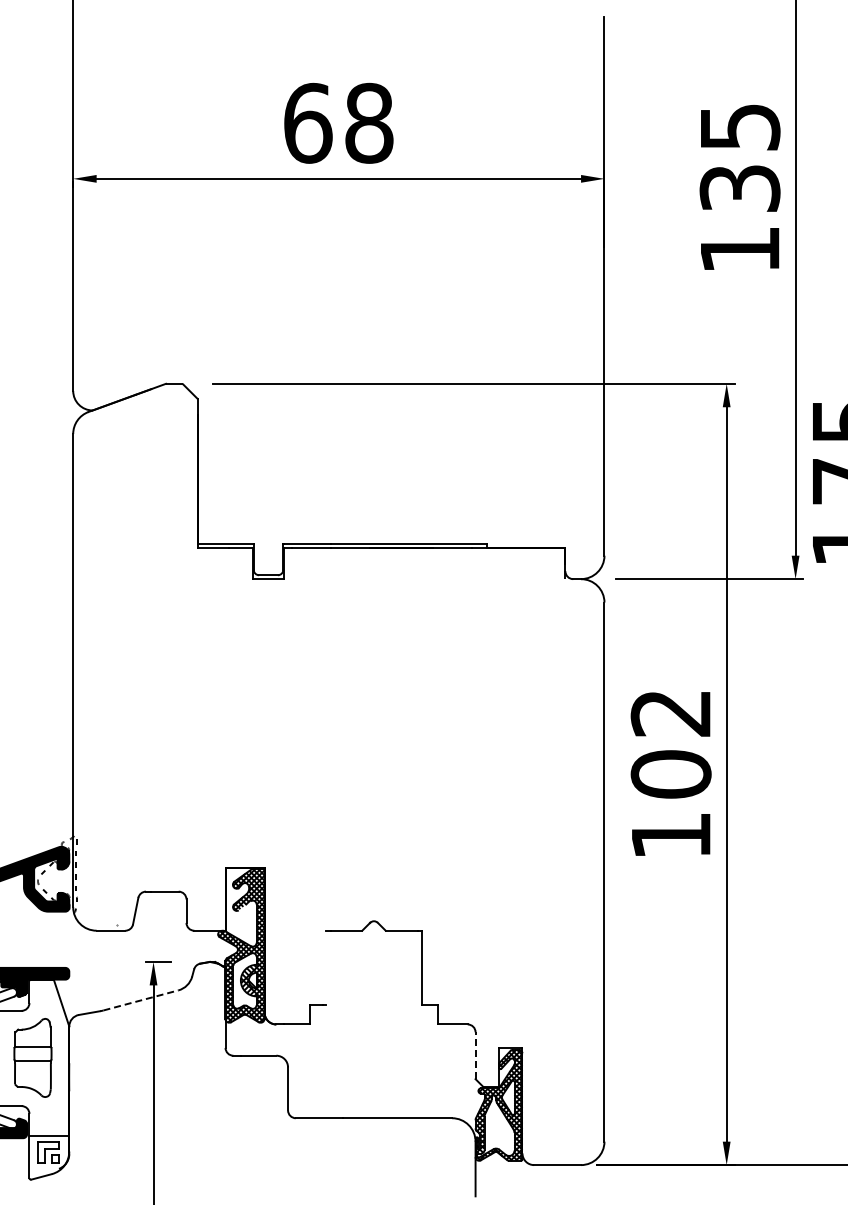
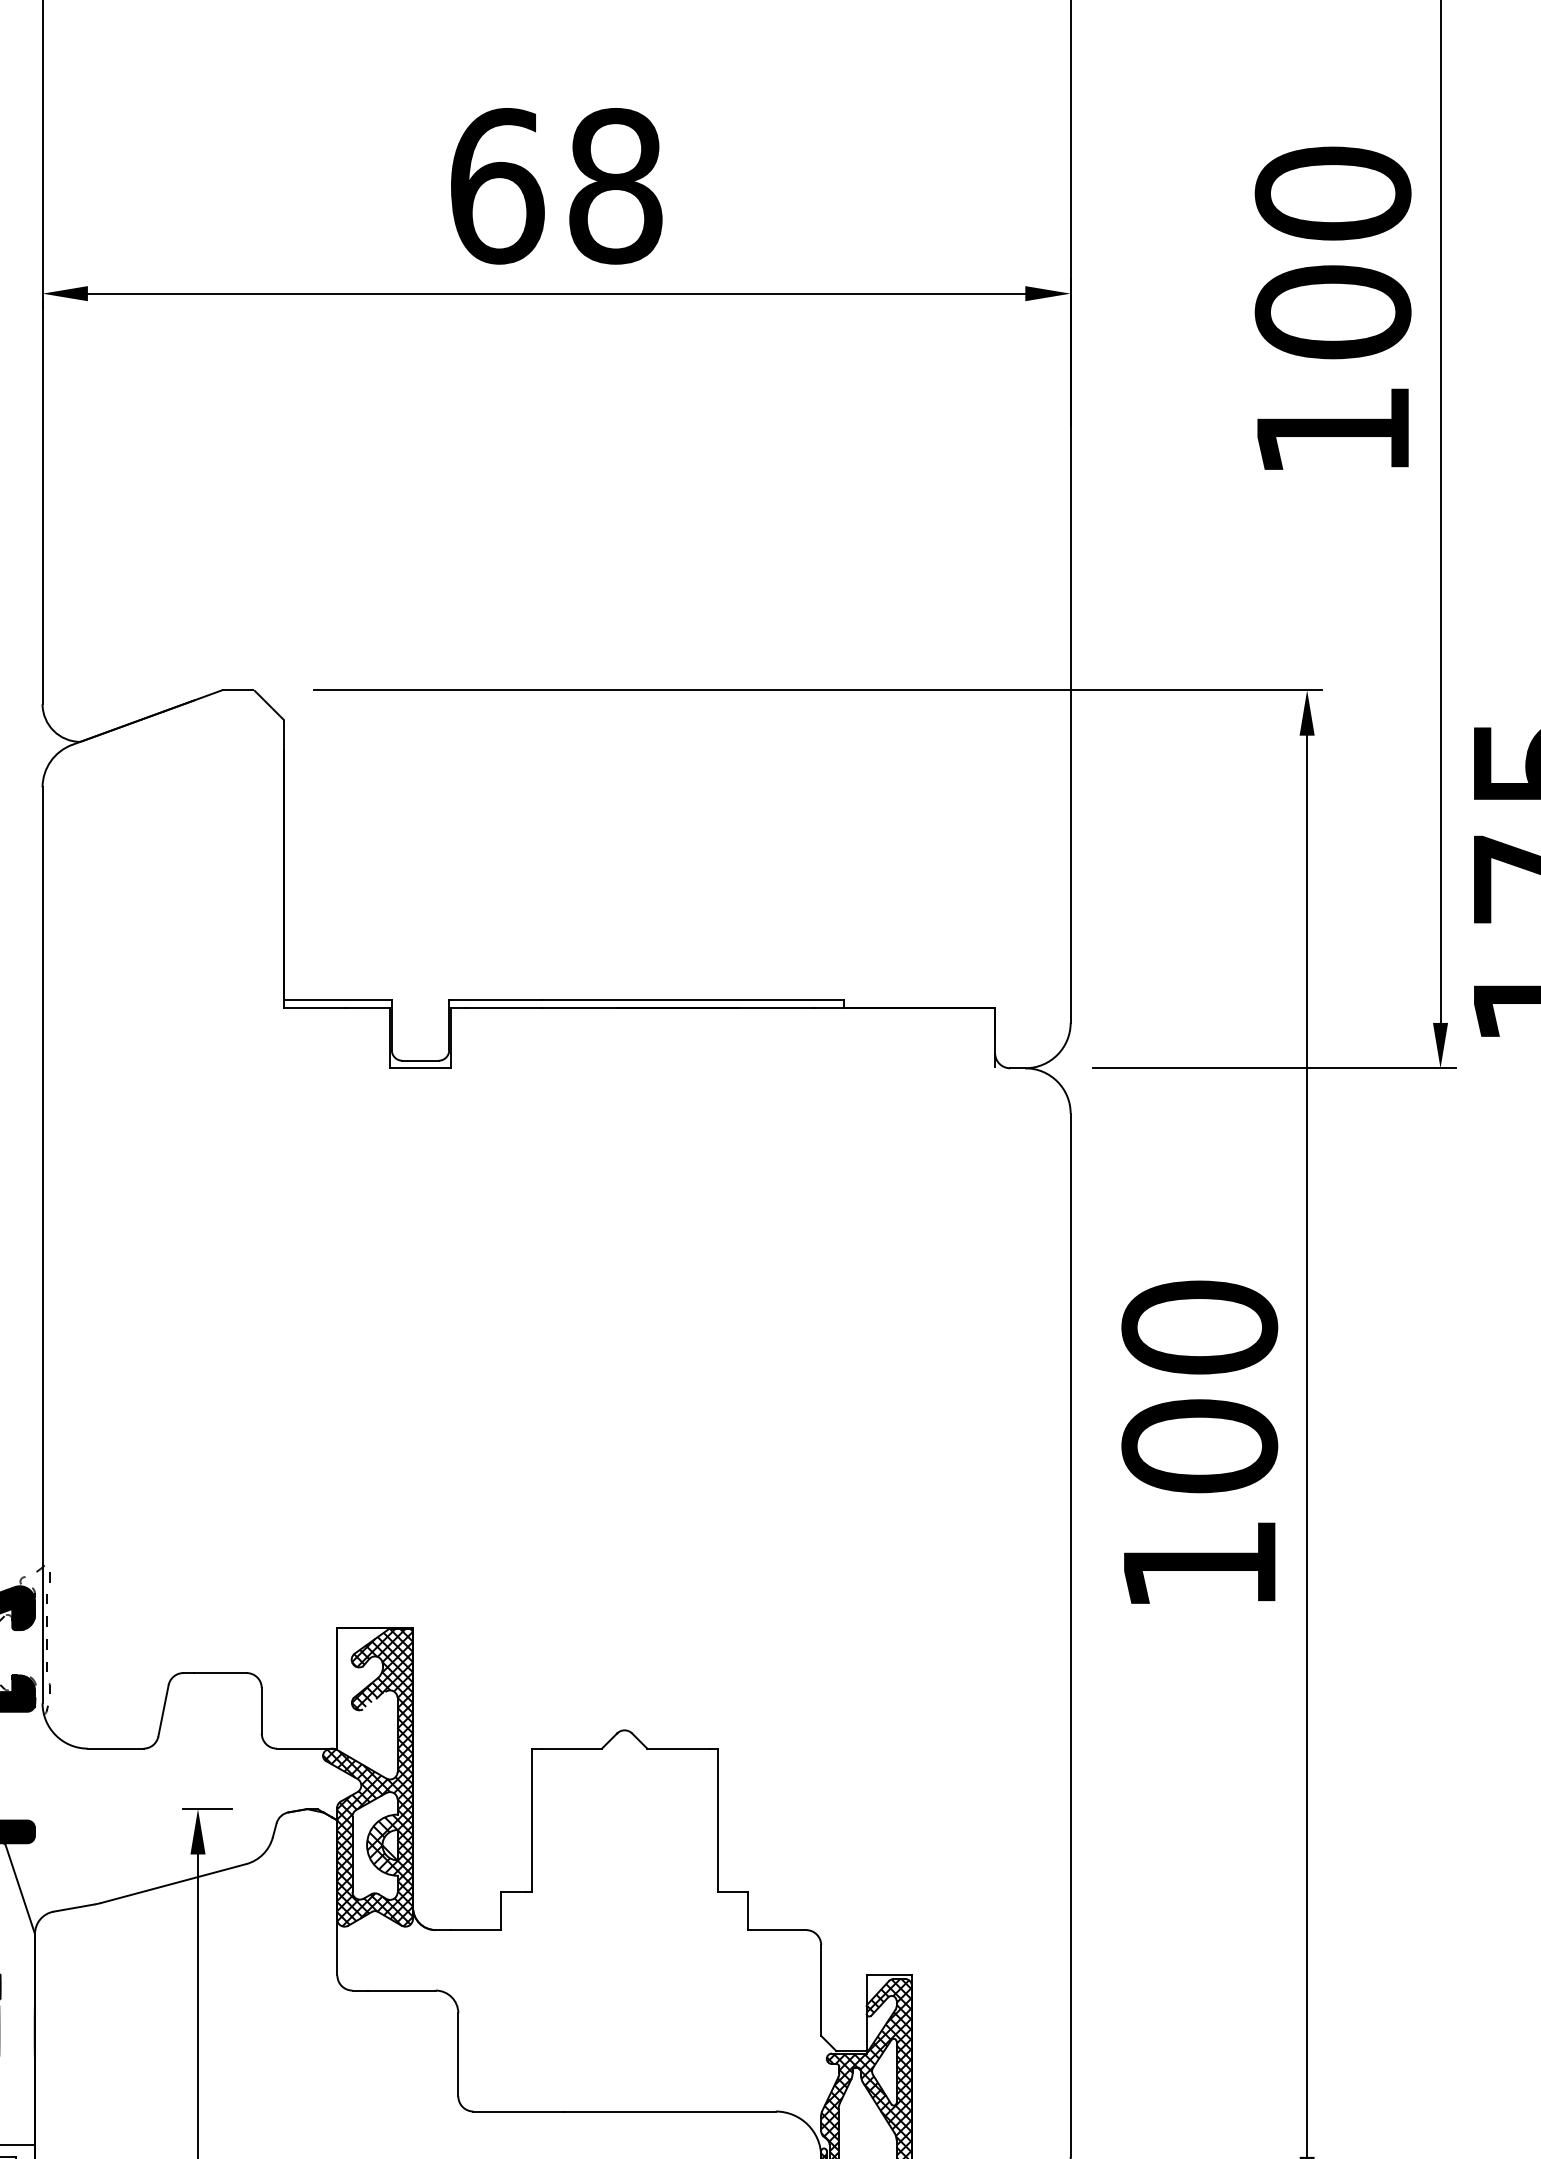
text: (739, 157) -> (1331, 252), 135 -> 100
text: (670, 712) -> (1198, 1326), 102 -> 100
line: (325, 967) -> (530, 1819), added
line: (140, 1000) -> (172, 1883), dashed -> solid
line: (475, 1055) -> (821, 1990), dashed -> solid

